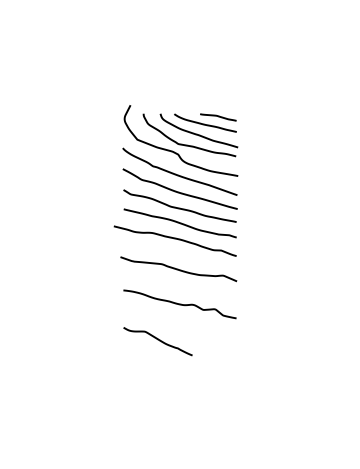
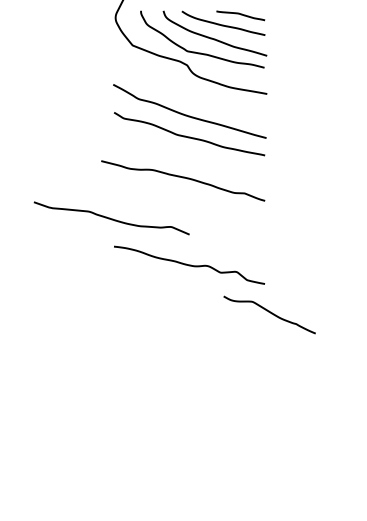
curve: (178, 174) -> (187, 91), removed
curve: (179, 223) -> (188, 157), removed
curve: (178, 269) -> (111, 218), moved
curve: (157, 340) -> (268, 313), moved

